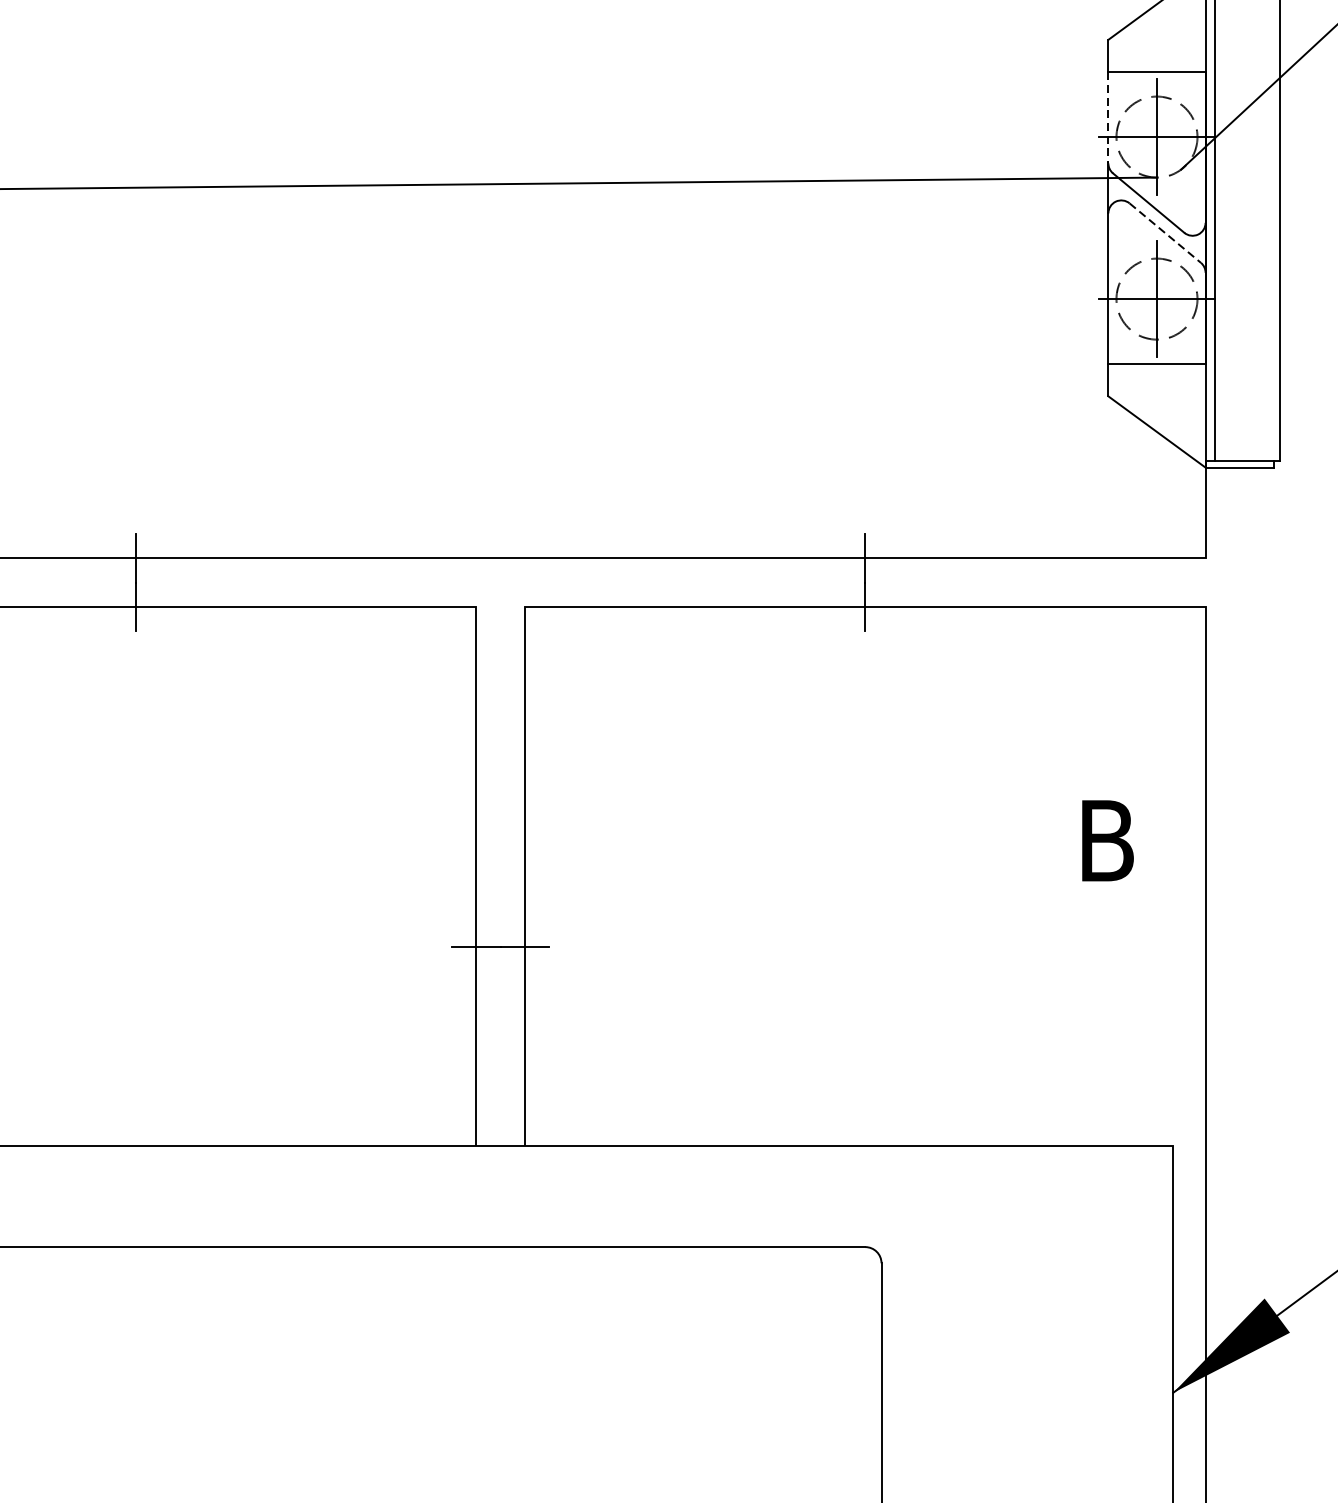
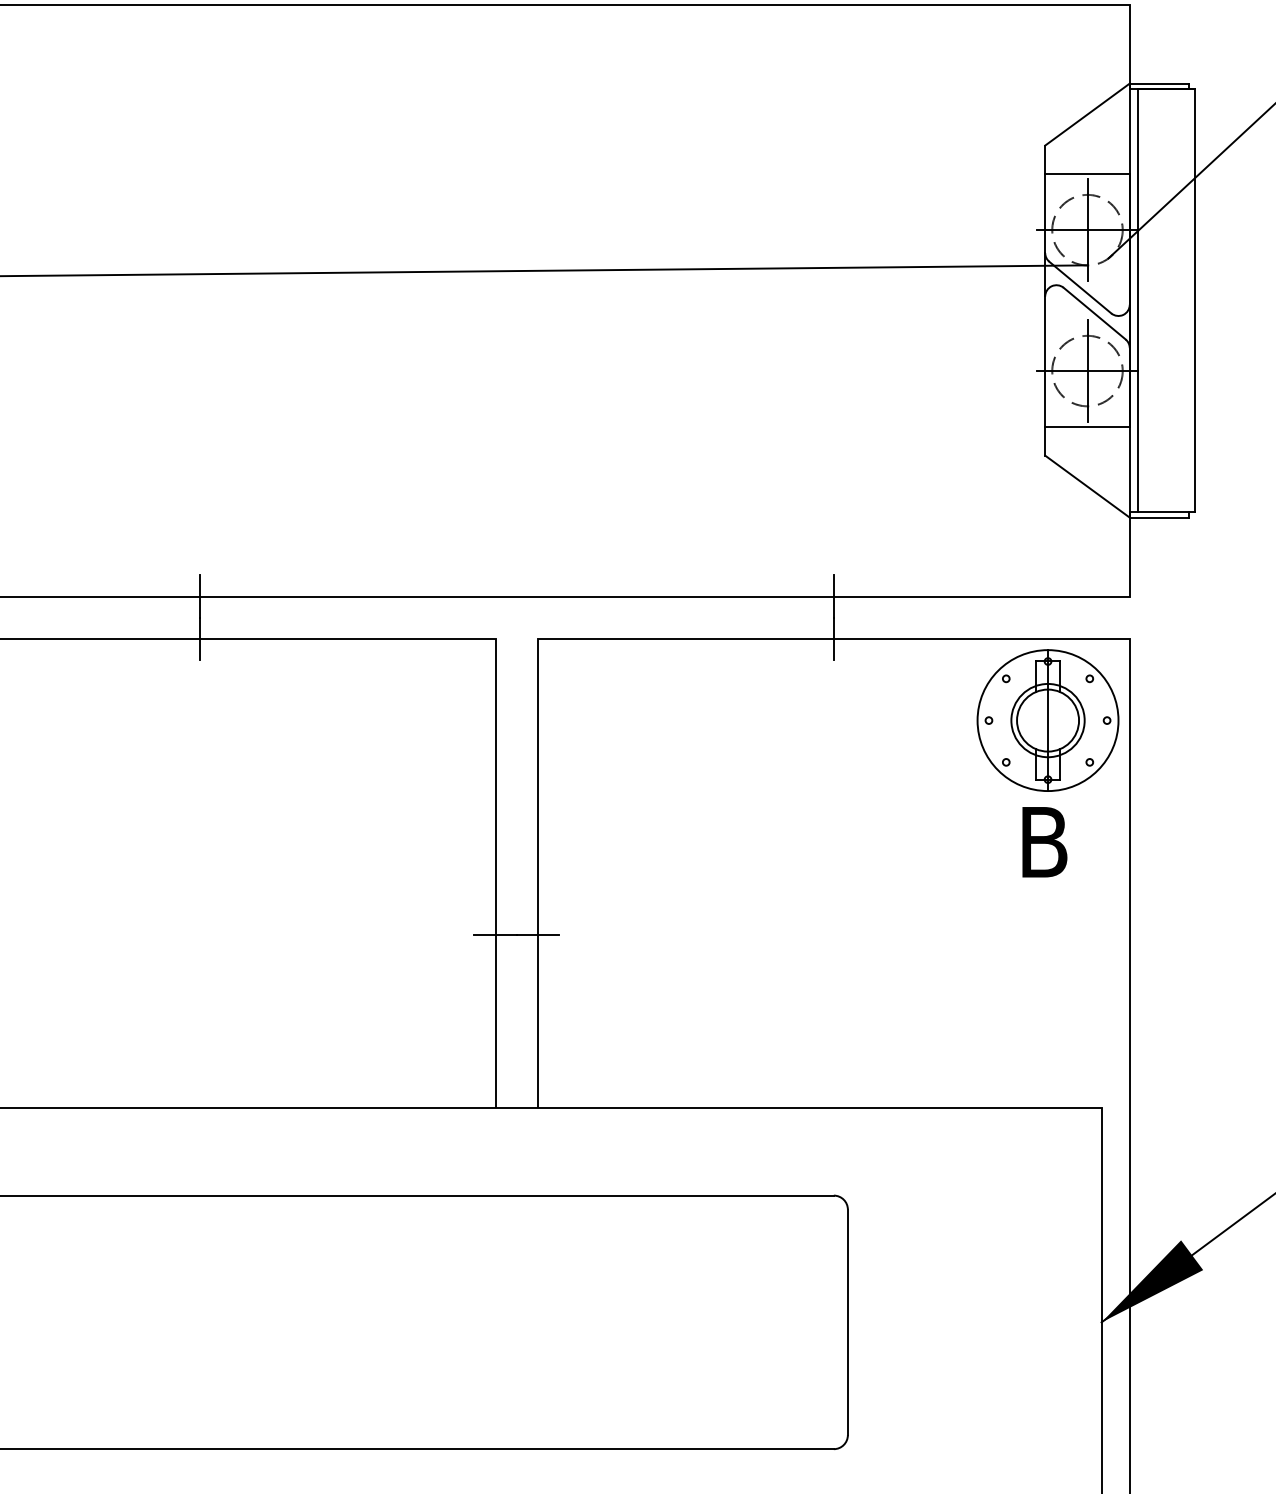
line: (1108, 117) -> (1045, 213), dashed -> solid
line: (1166, 232) -> (1095, 313), dashed -> solid
part: (1111, 700) -> (1047, 720), added

